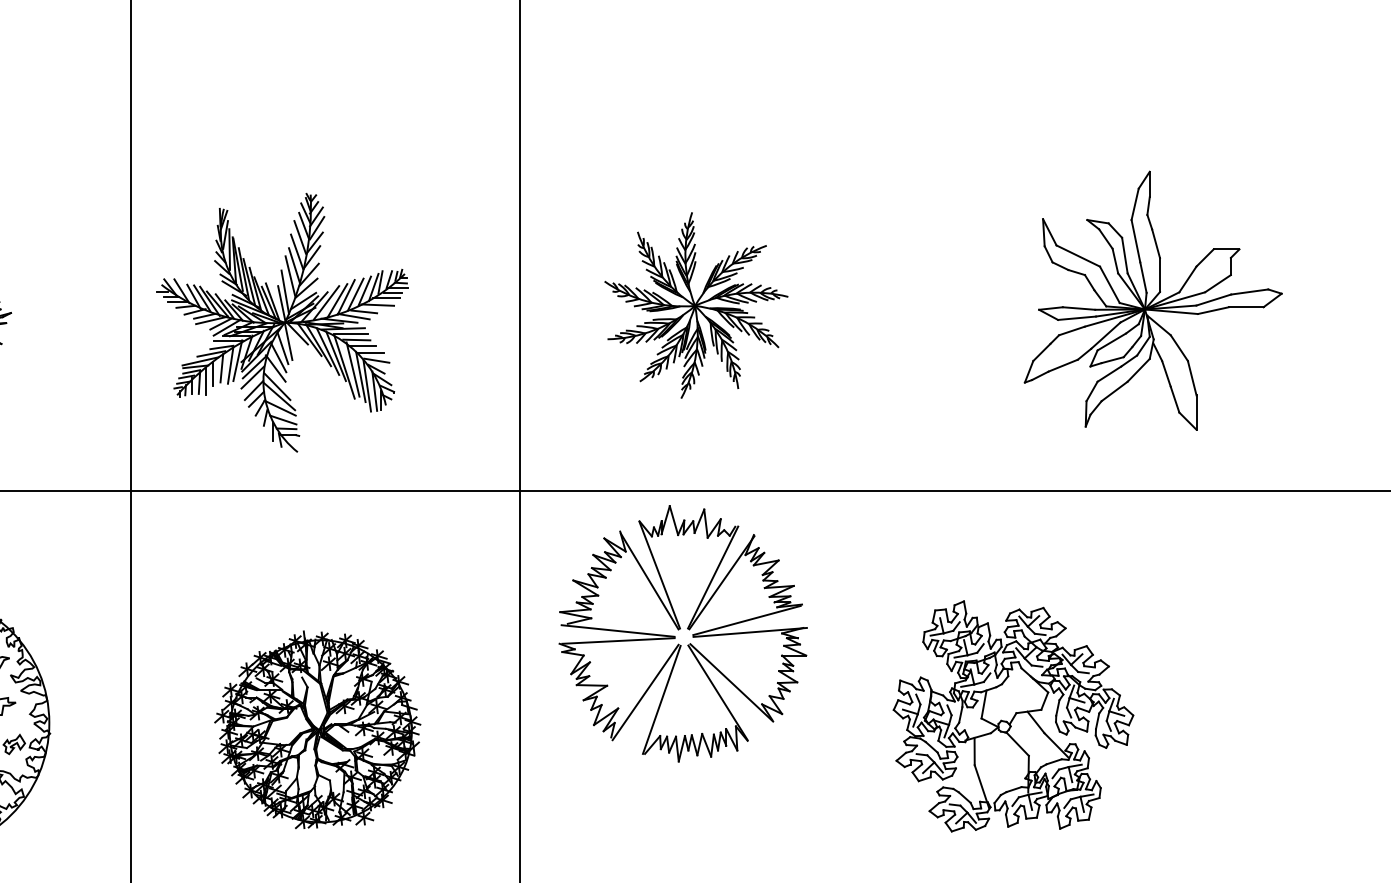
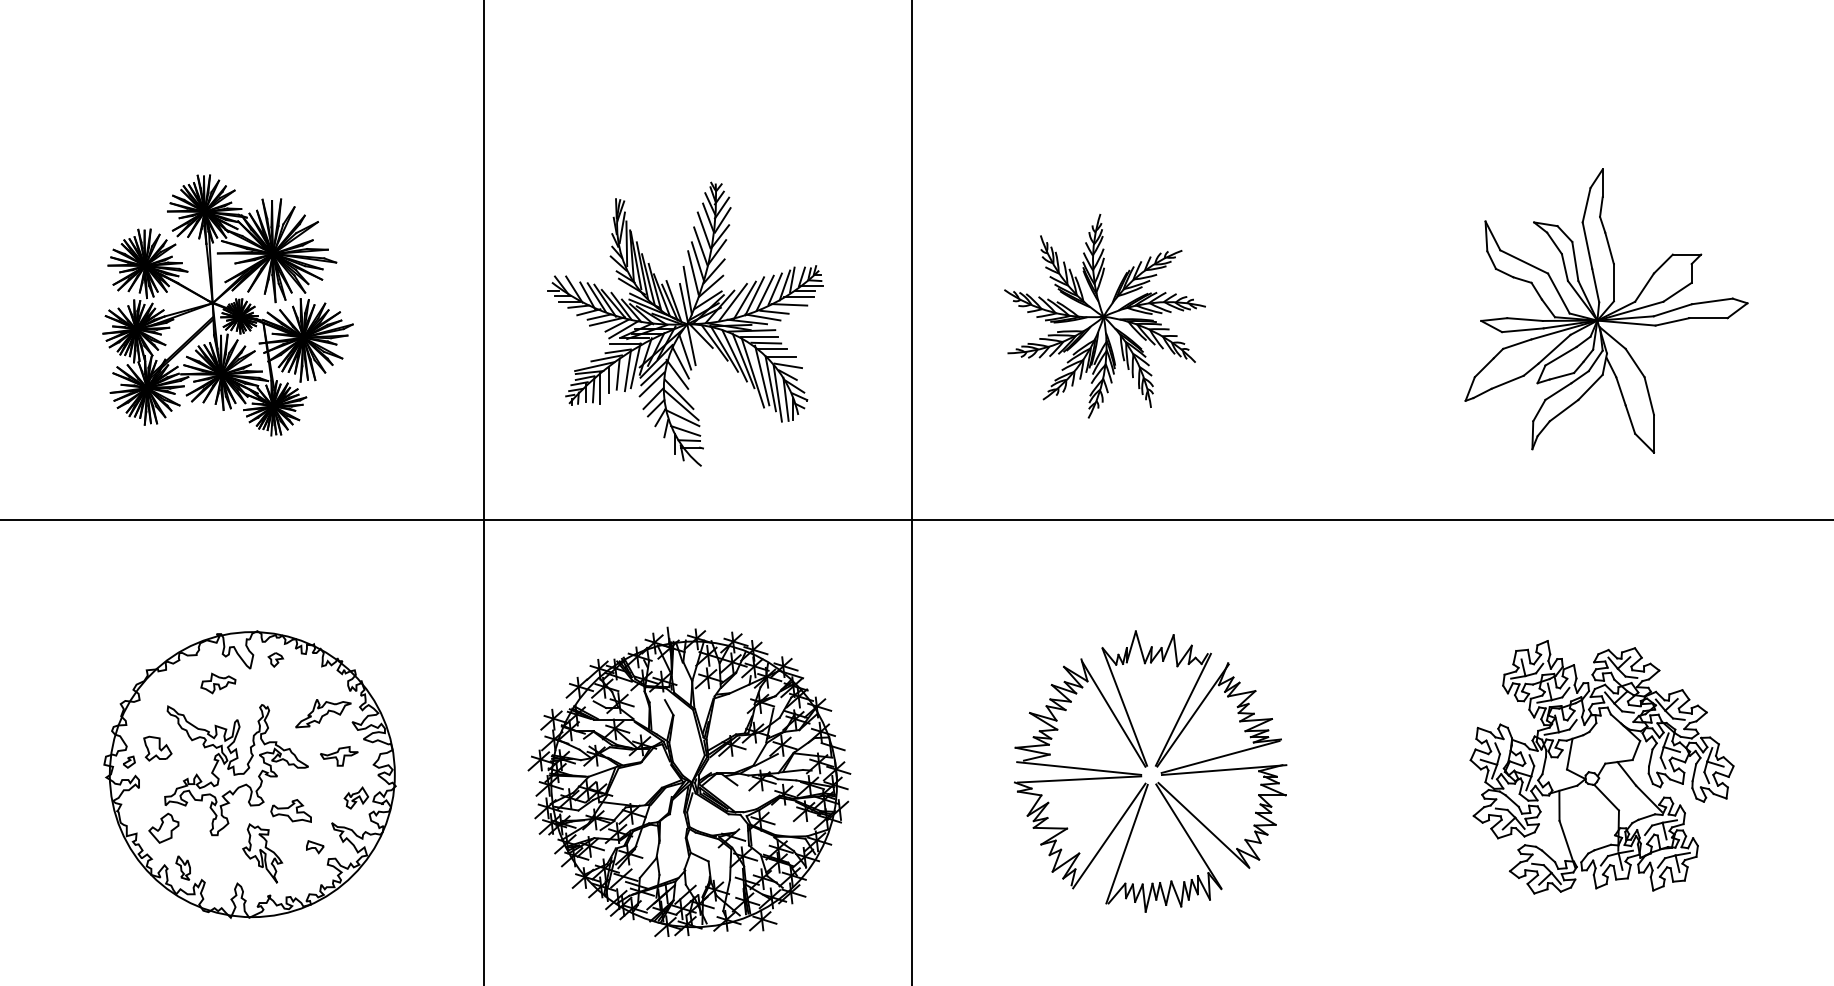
part: (283, 322) -> (685, 323), moved
part: (683, 633) -> (1150, 771), moved
part: (1012, 716) -> (1601, 767), moved
part: (317, 729) -> (689, 781), size x1.43

